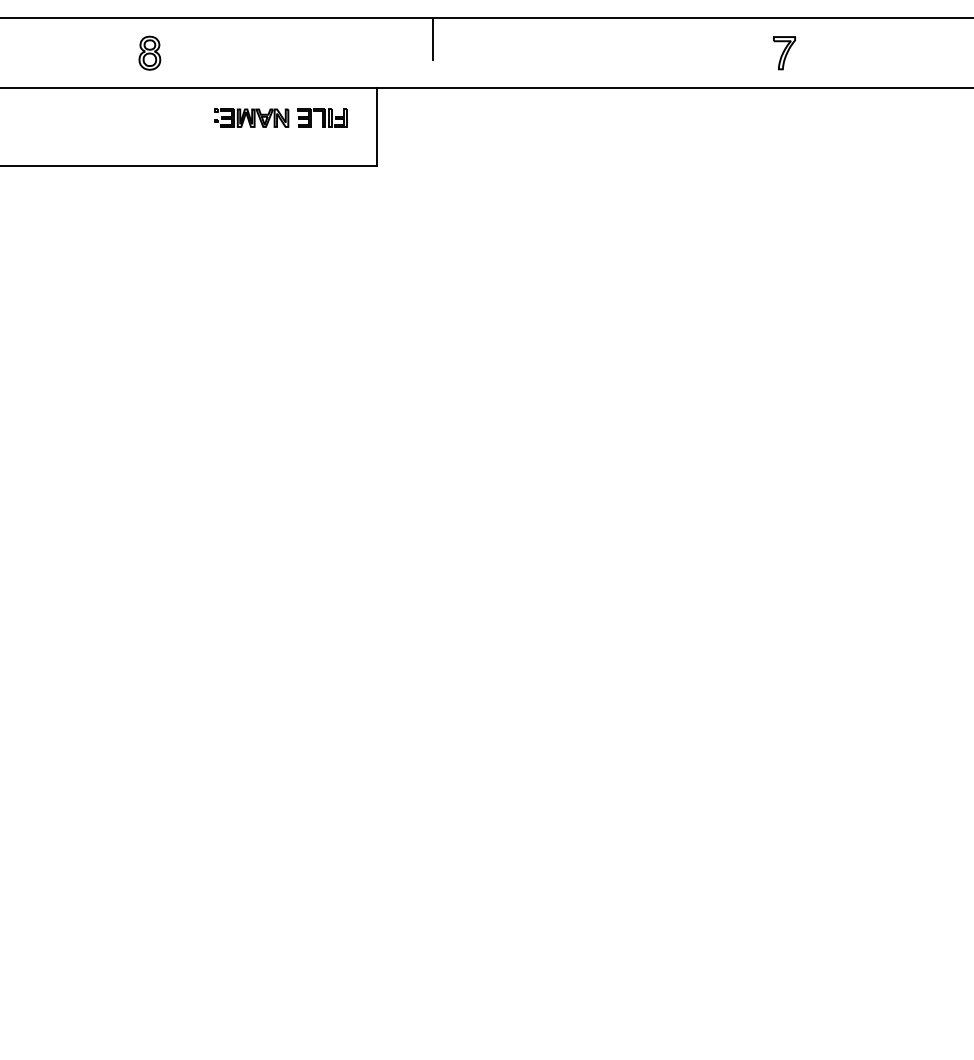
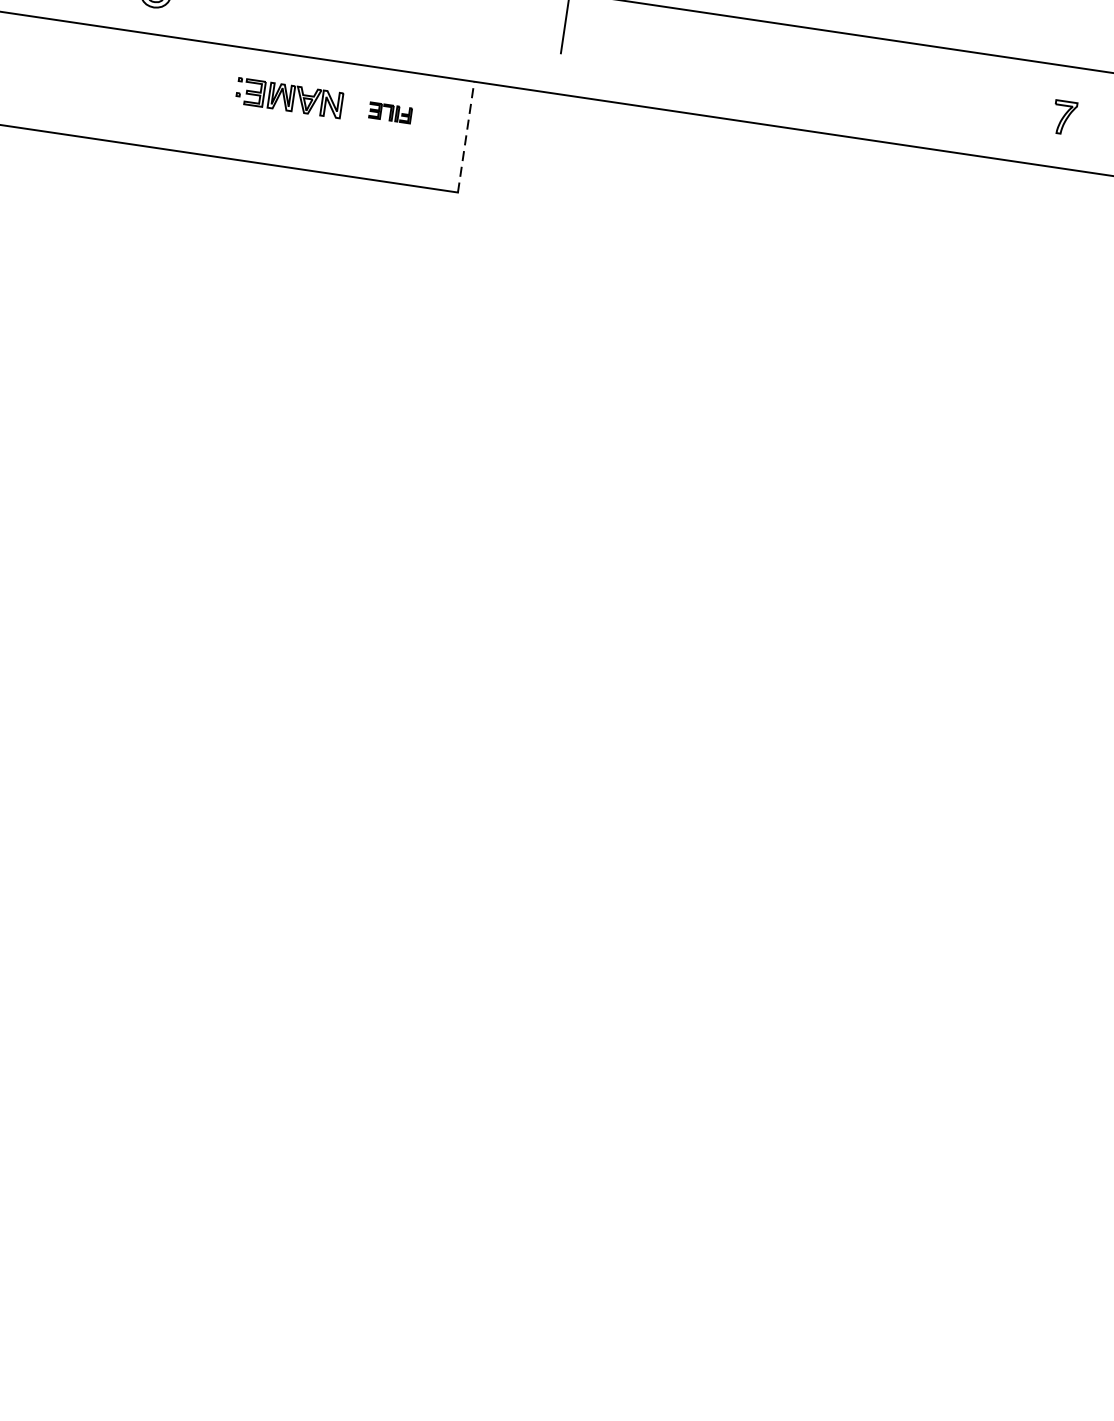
part: (784, 53) -> (1064, 118), size x0.7
part: (322, 117) -> (390, 112), size x0.6
line: (376, 127) -> (465, 137), solid -> dashed

